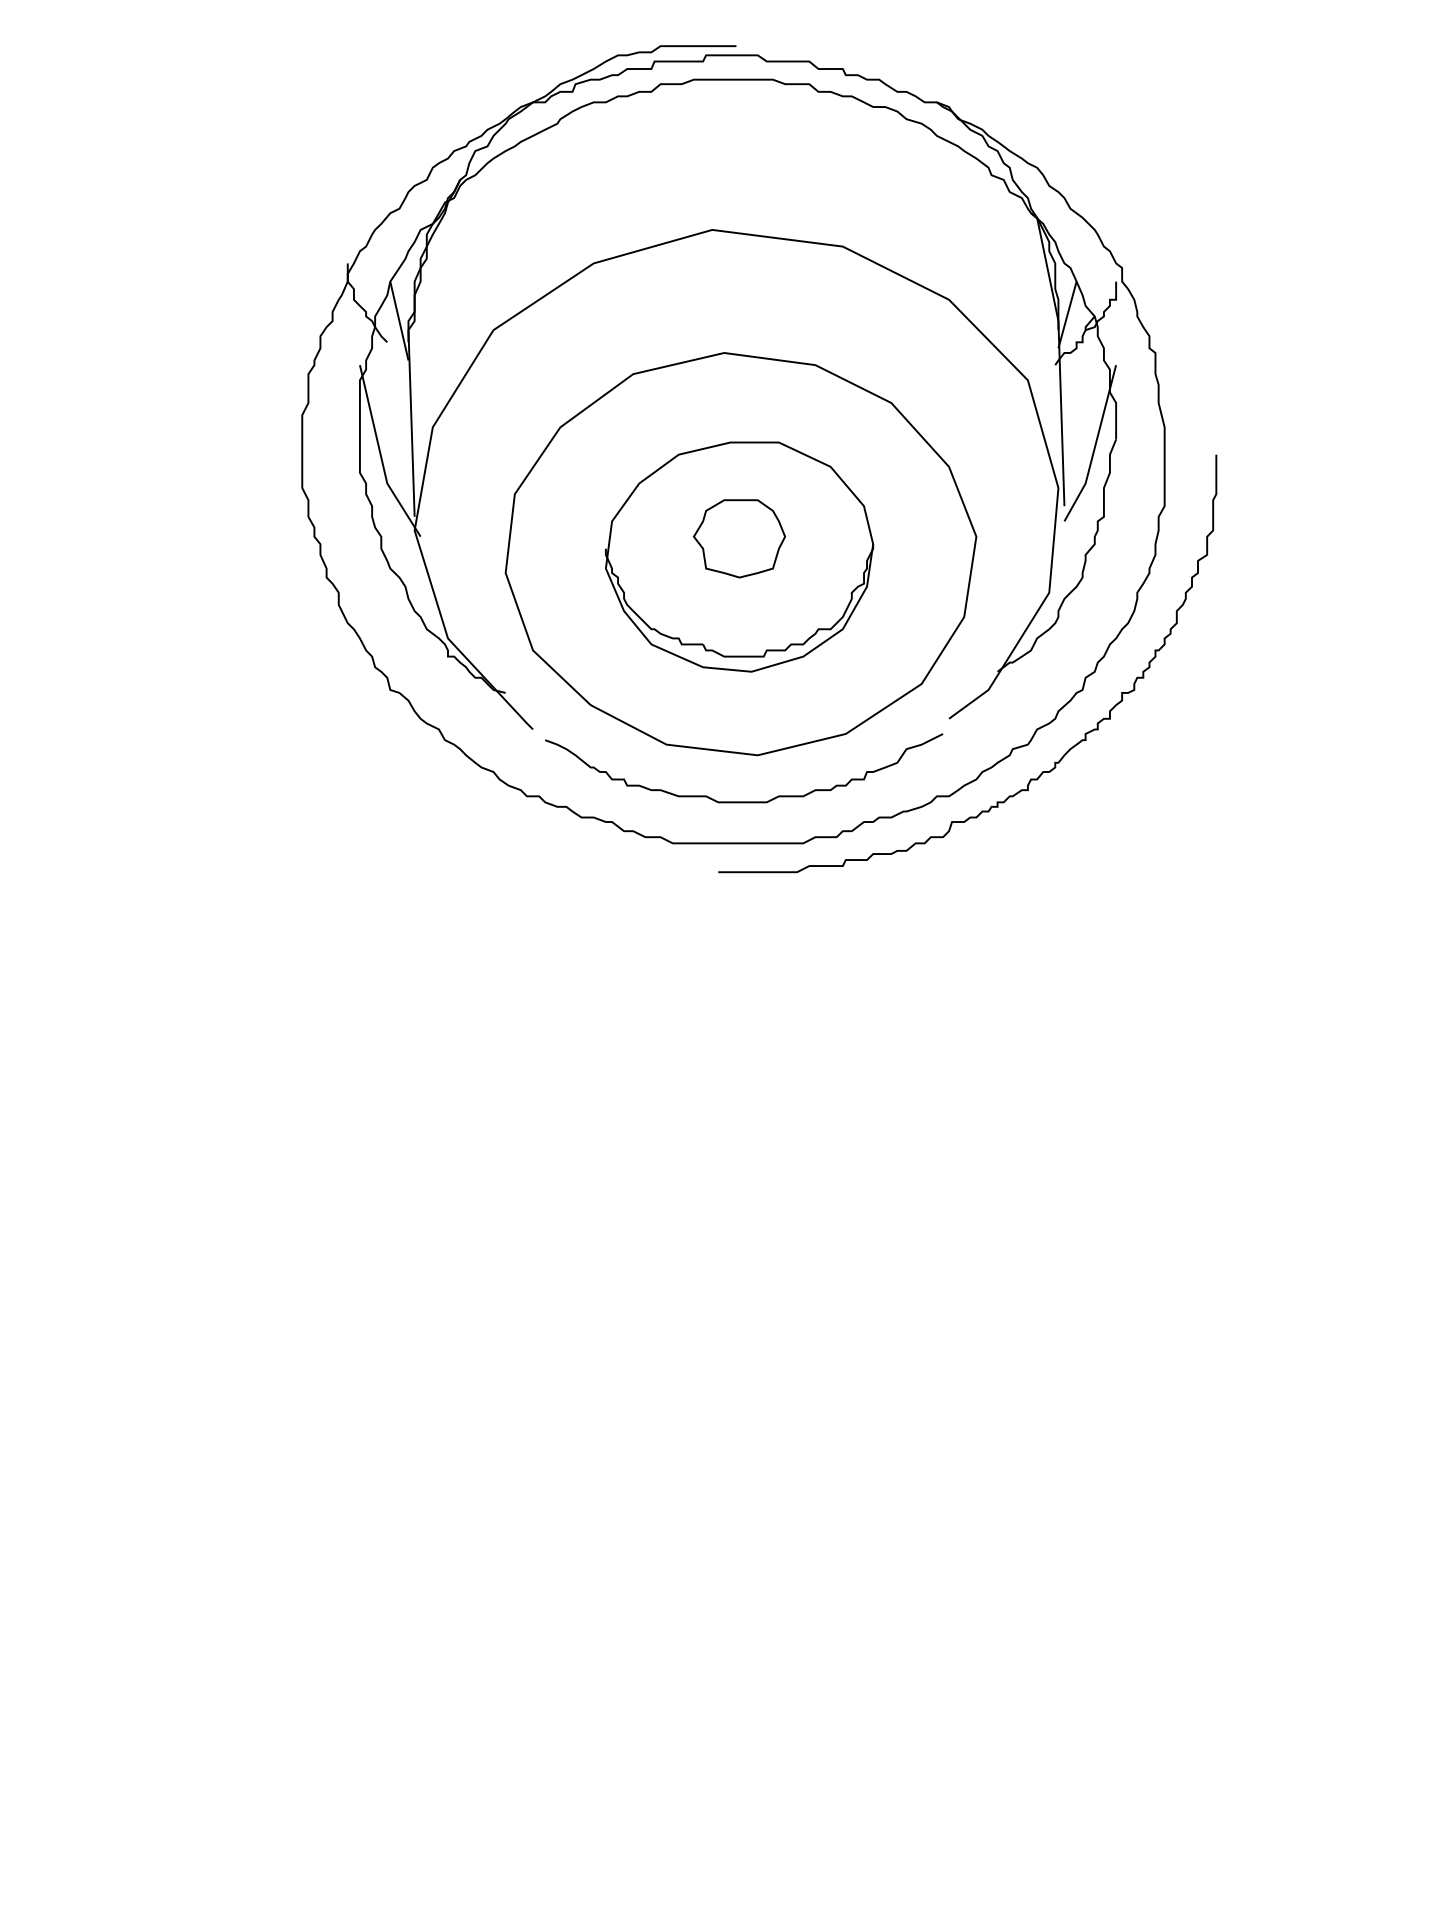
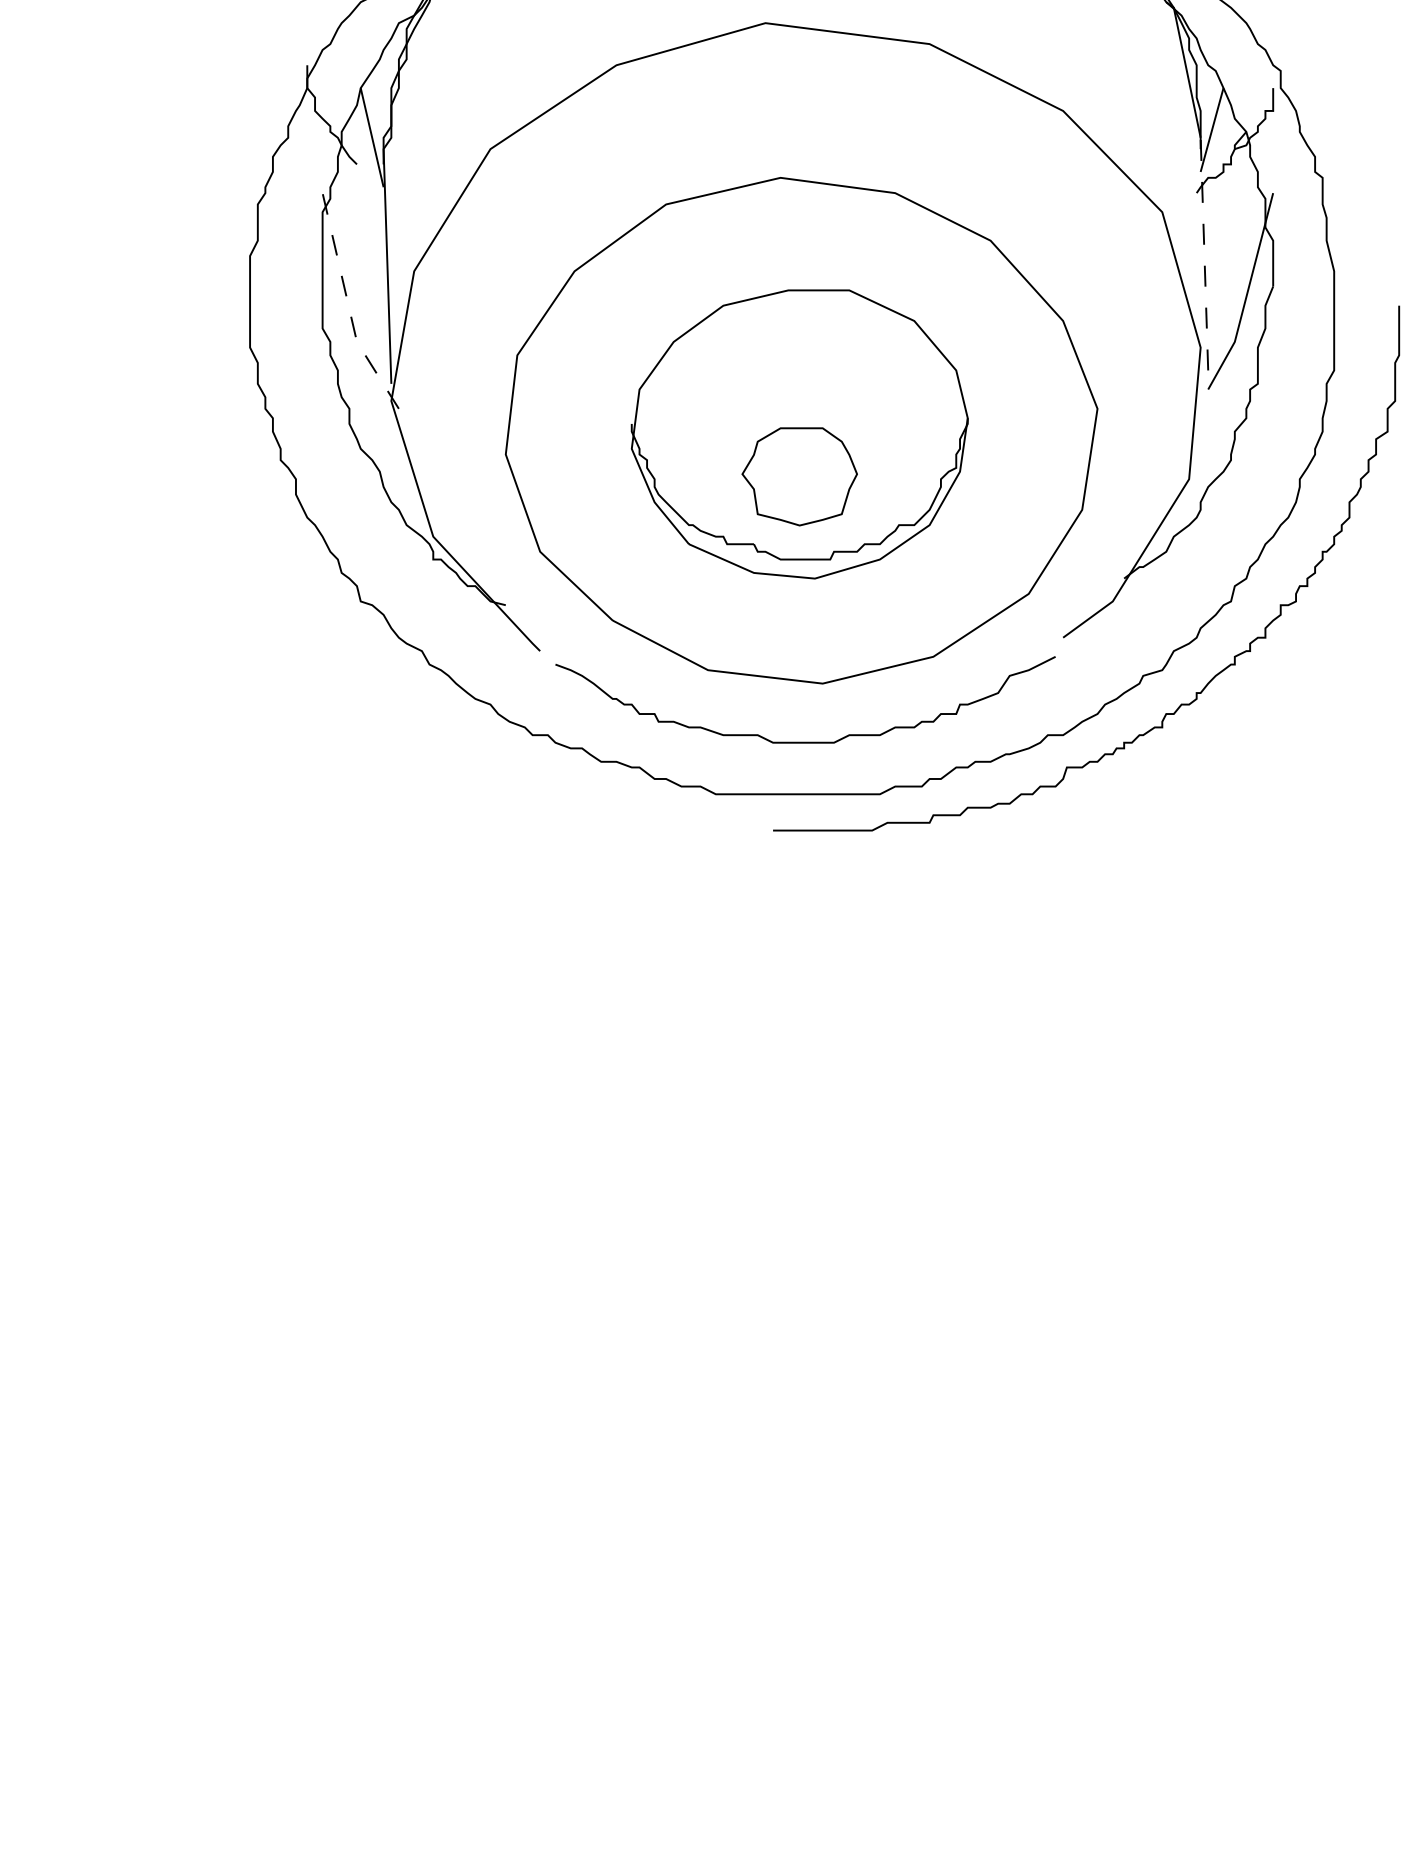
line: (1061, 413) -> (1204, 253), solid -> dashed
line: (380, 455) -> (348, 306), solid -> dashed
part: (739, 538) -> (799, 476), moved

